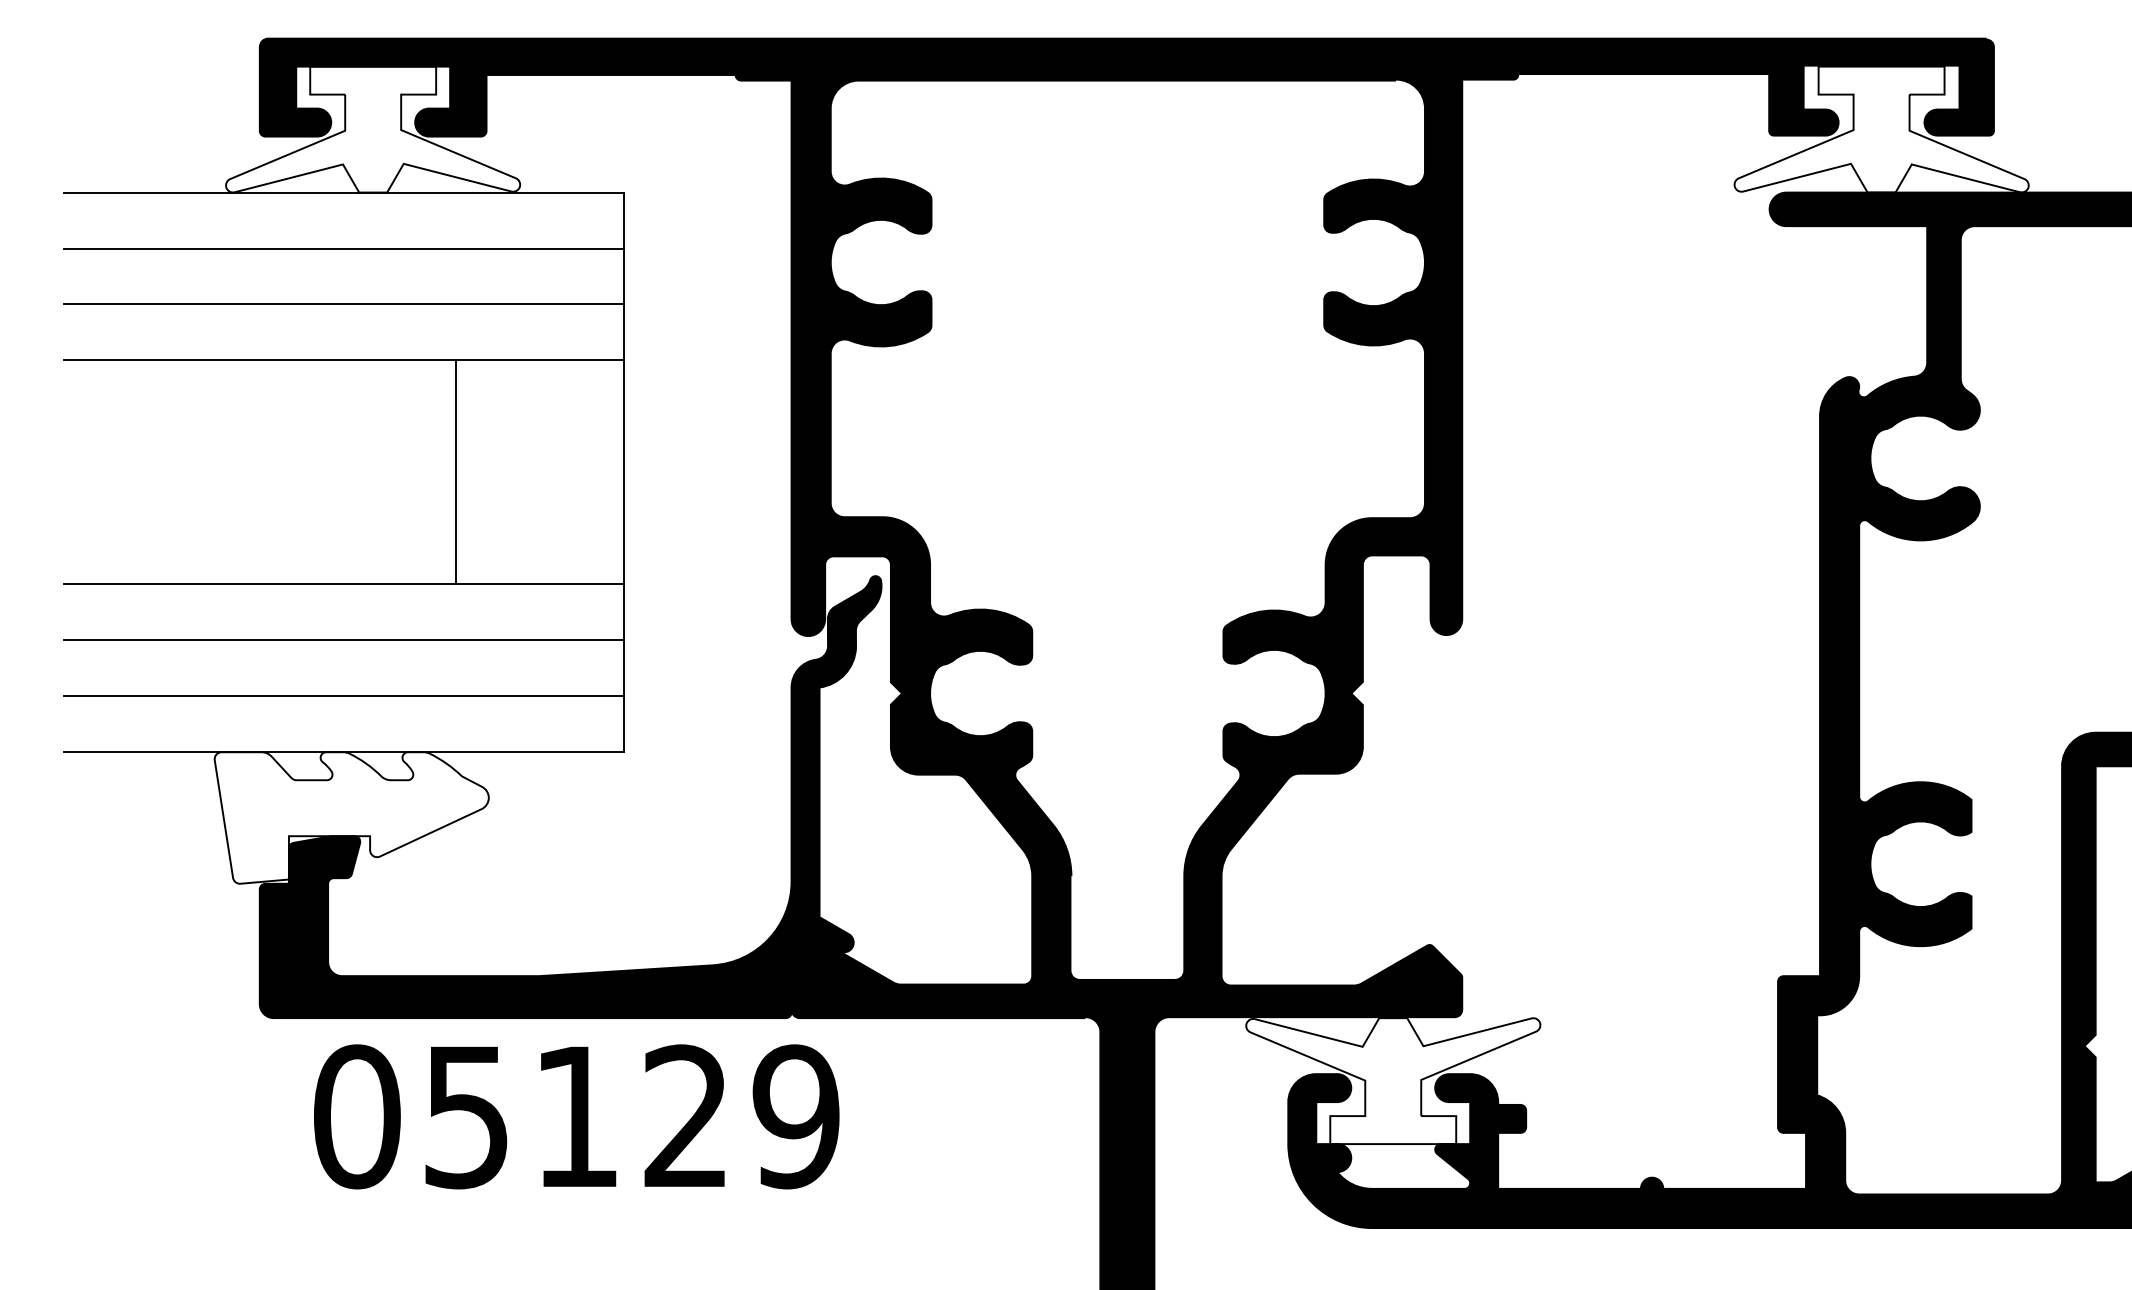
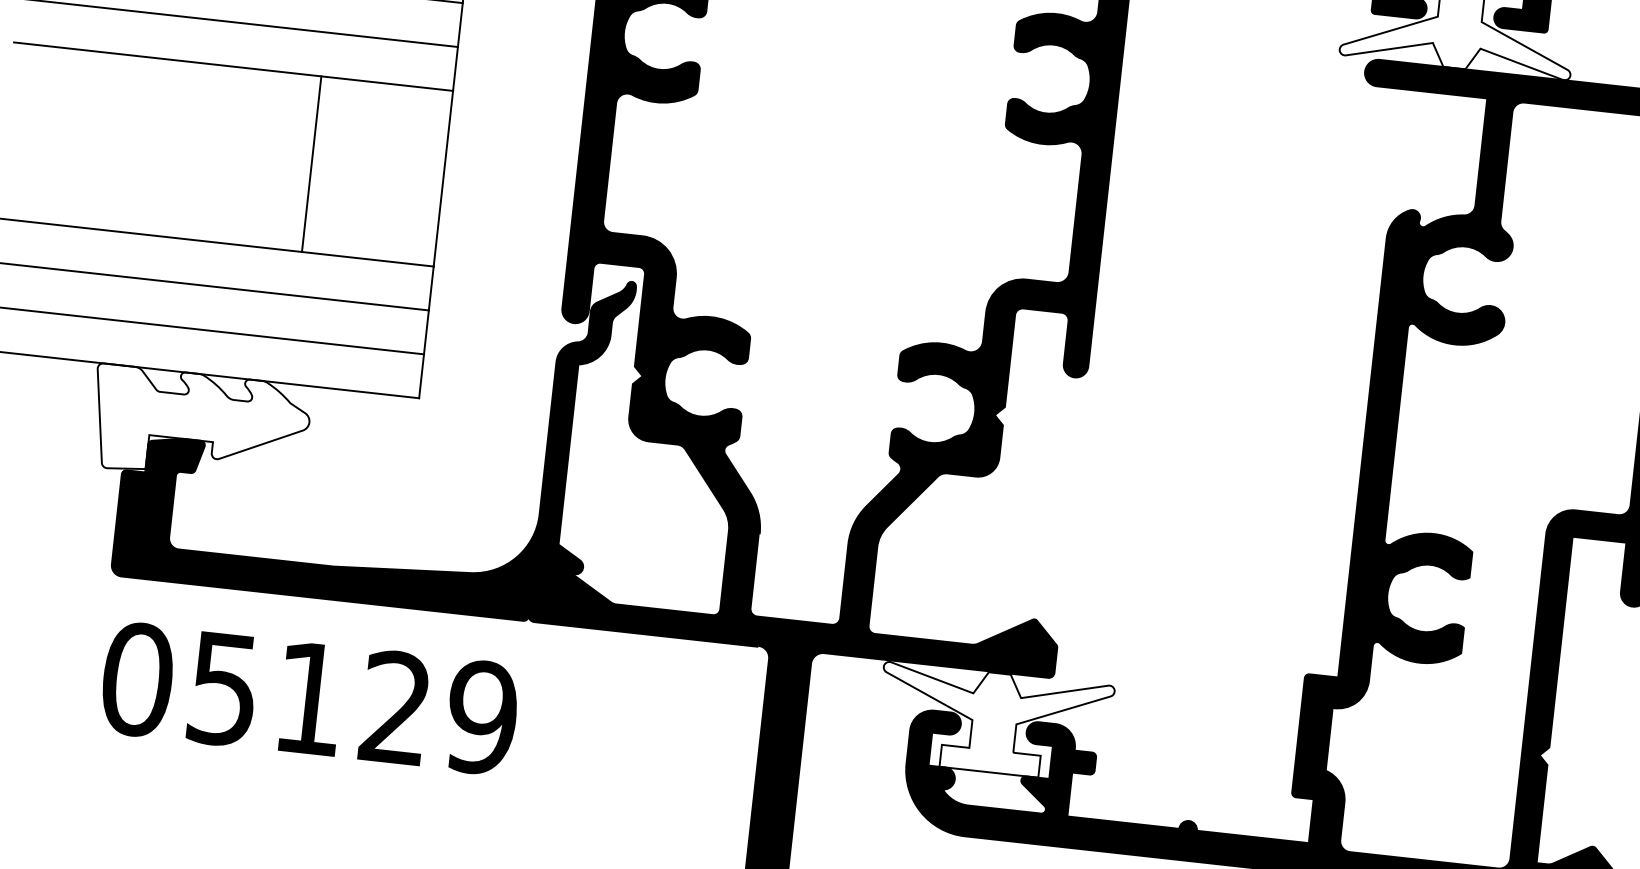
text: (576, 1116) -> (309, 698), moved

